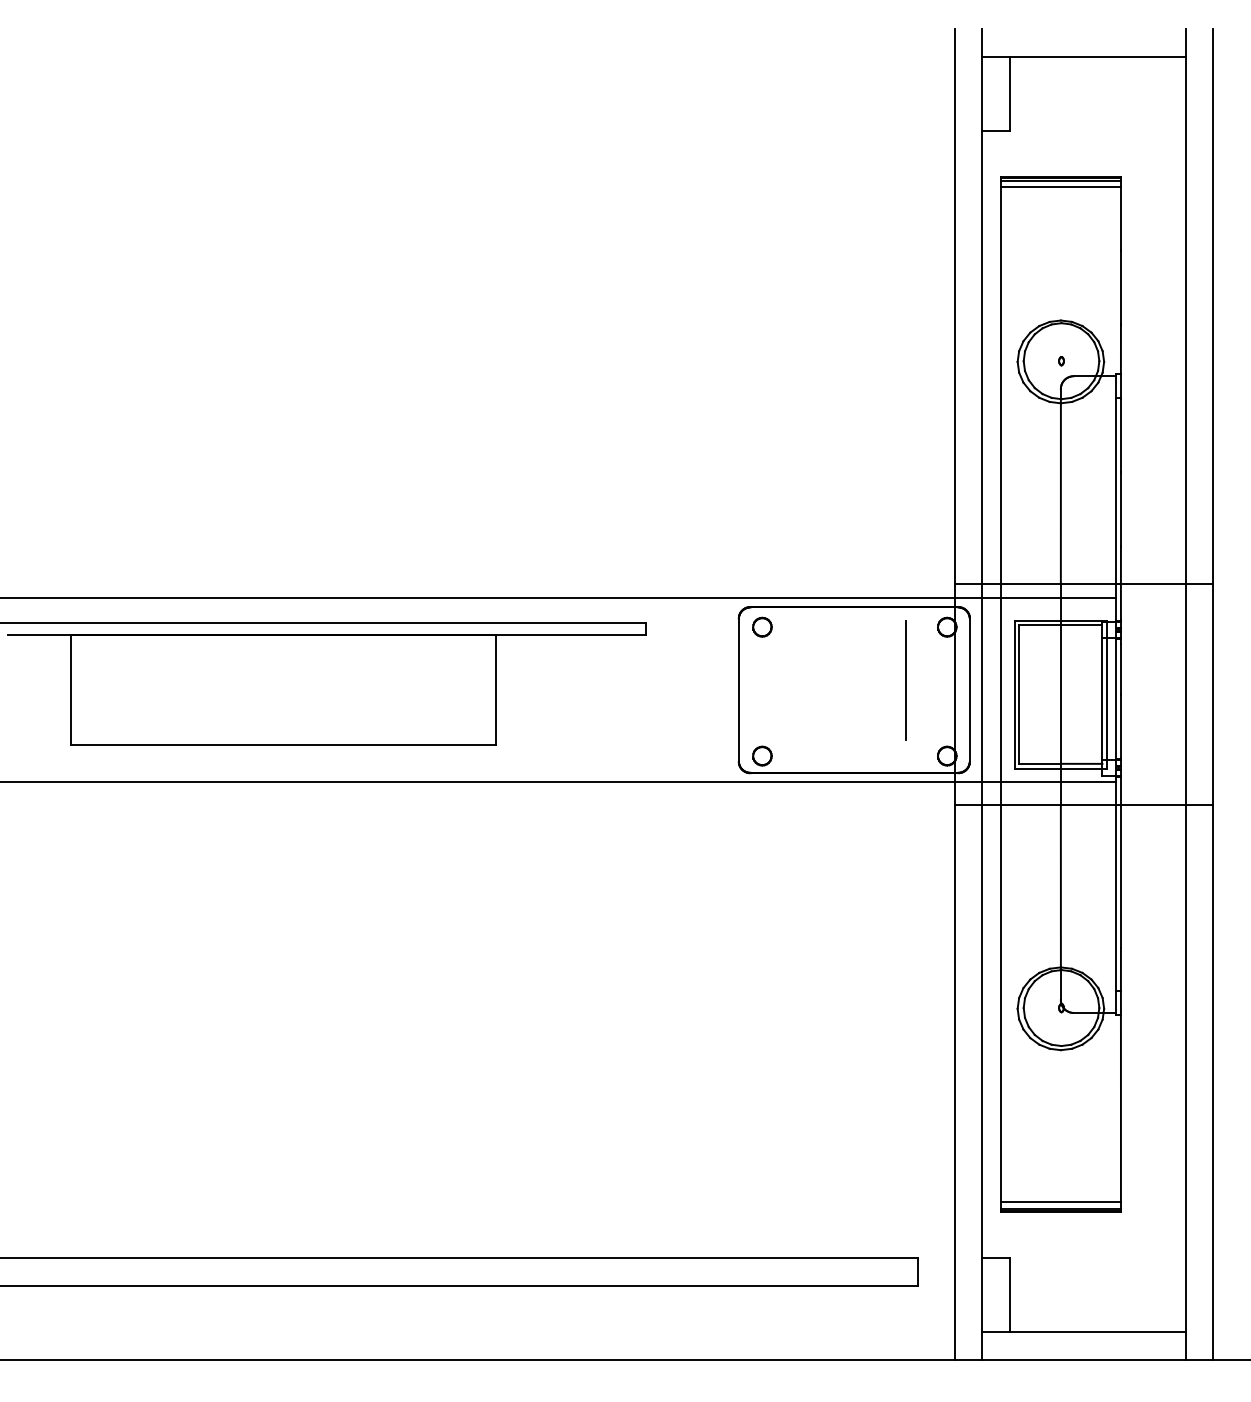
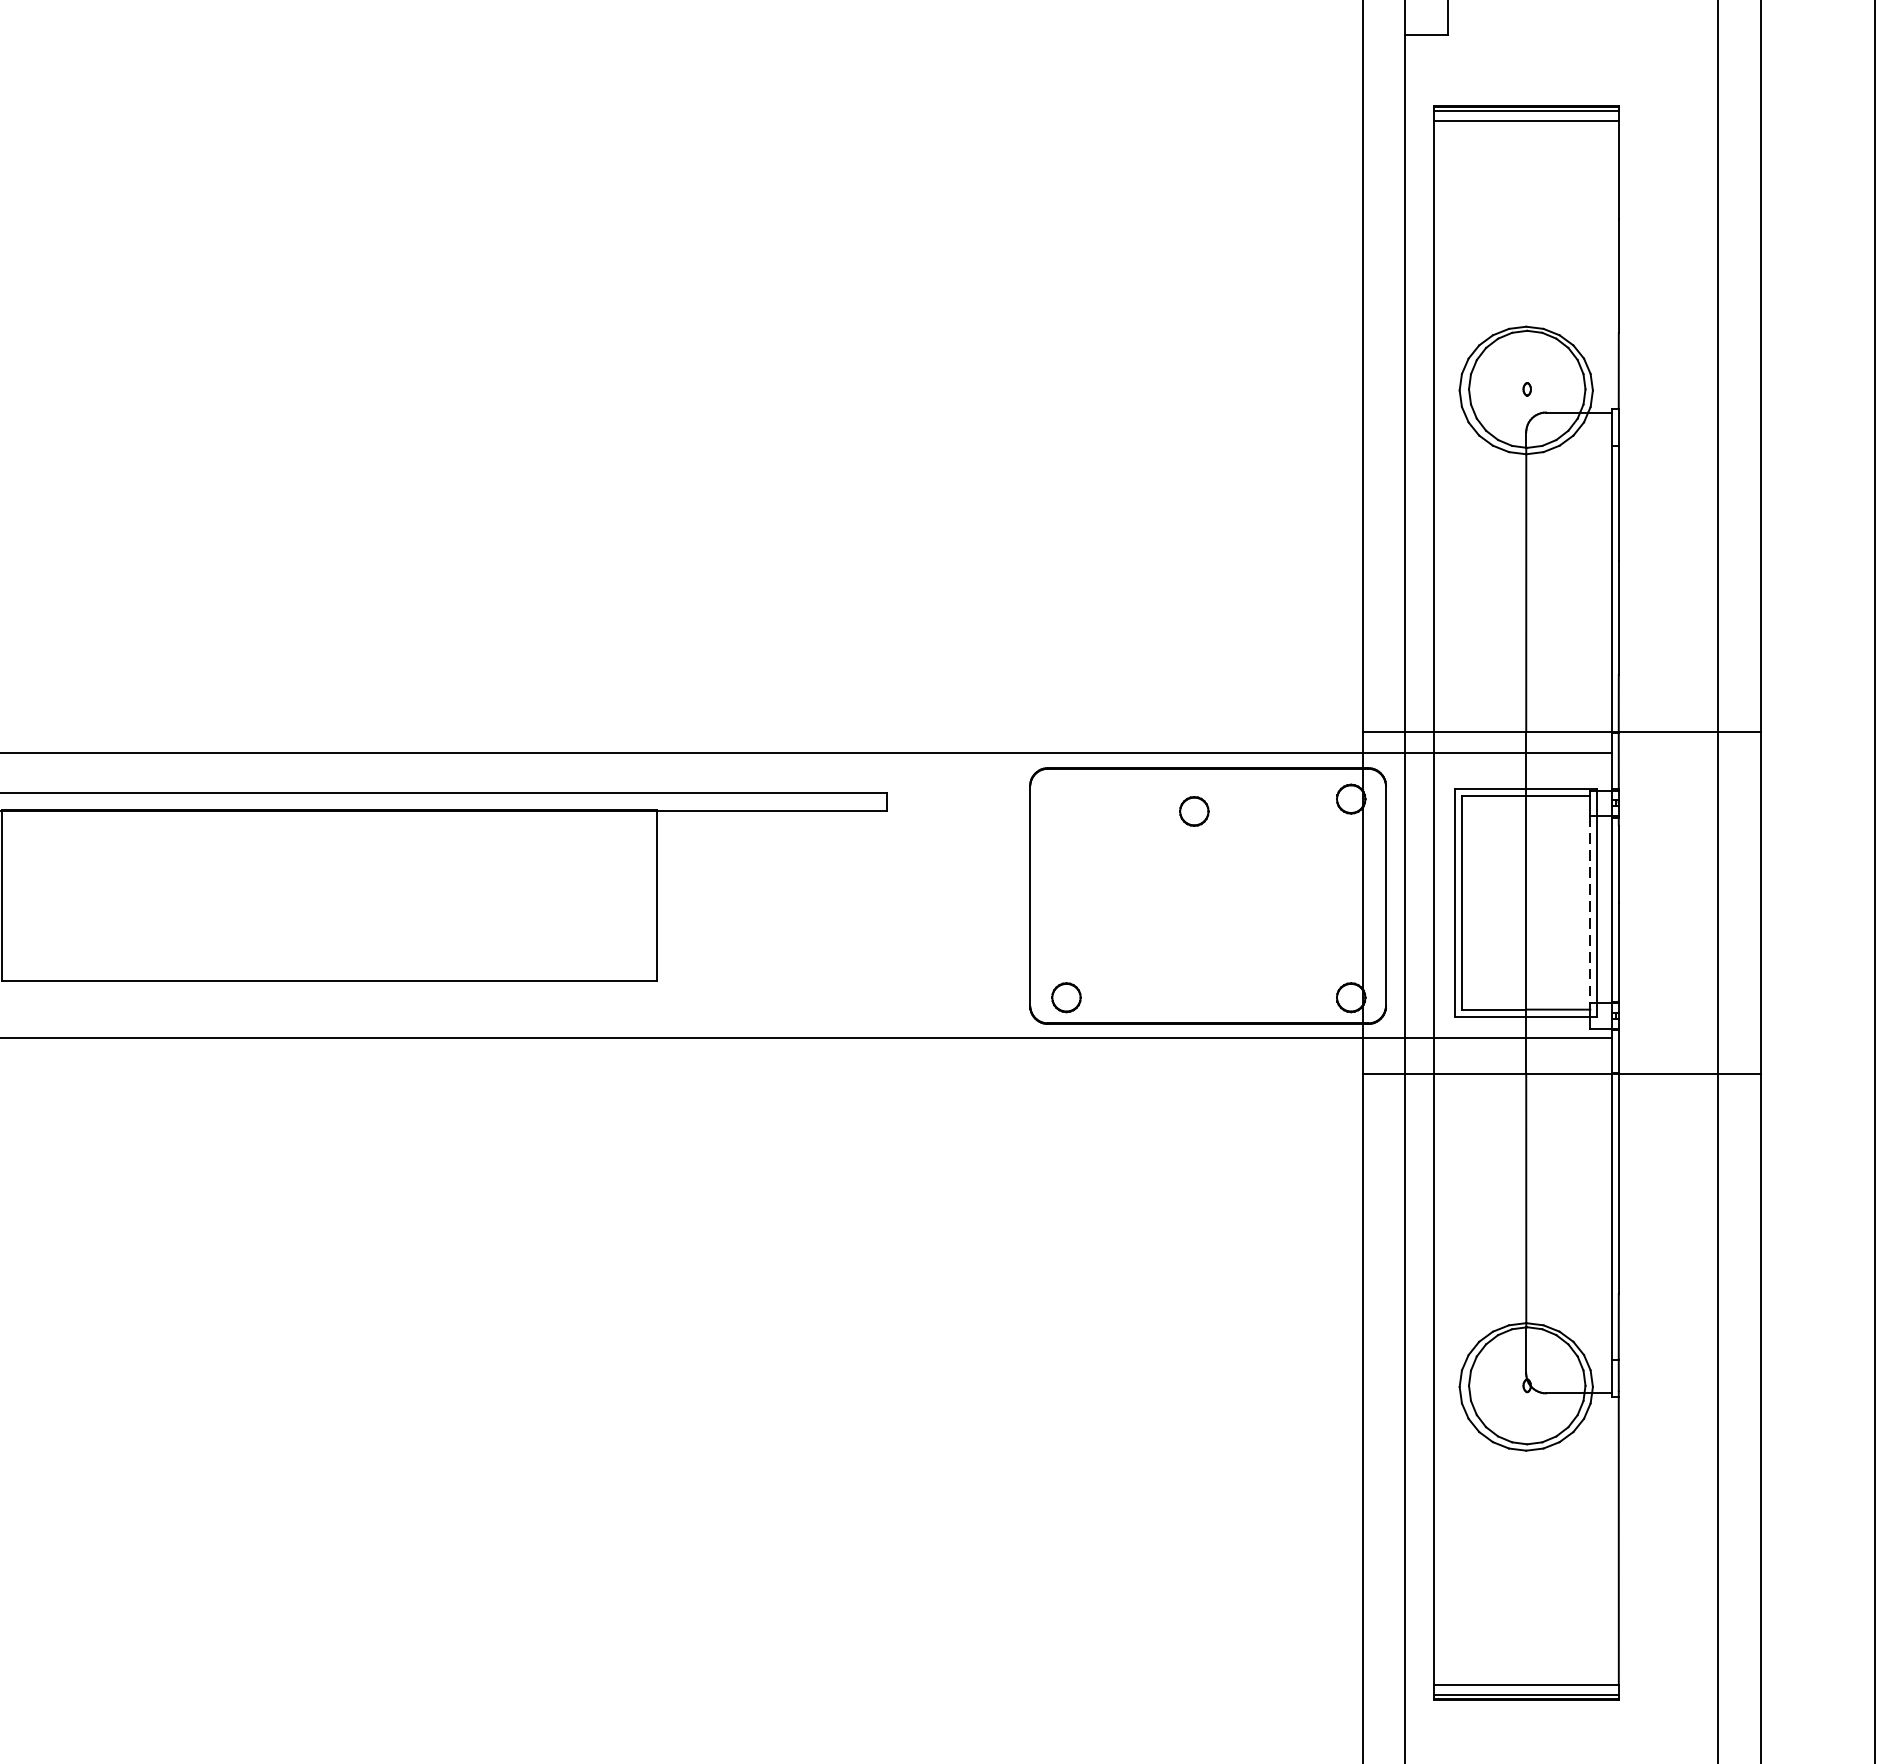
part: (762, 626) -> (1194, 810), moved
line: (905, 680) -> (1286, 881), removed
line: (1102, 698) -> (1590, 908), solid -> dashed

